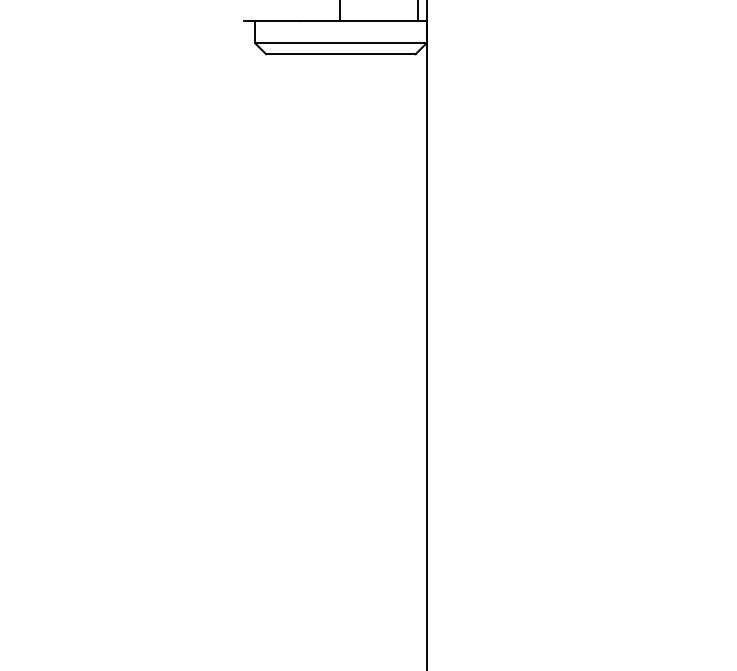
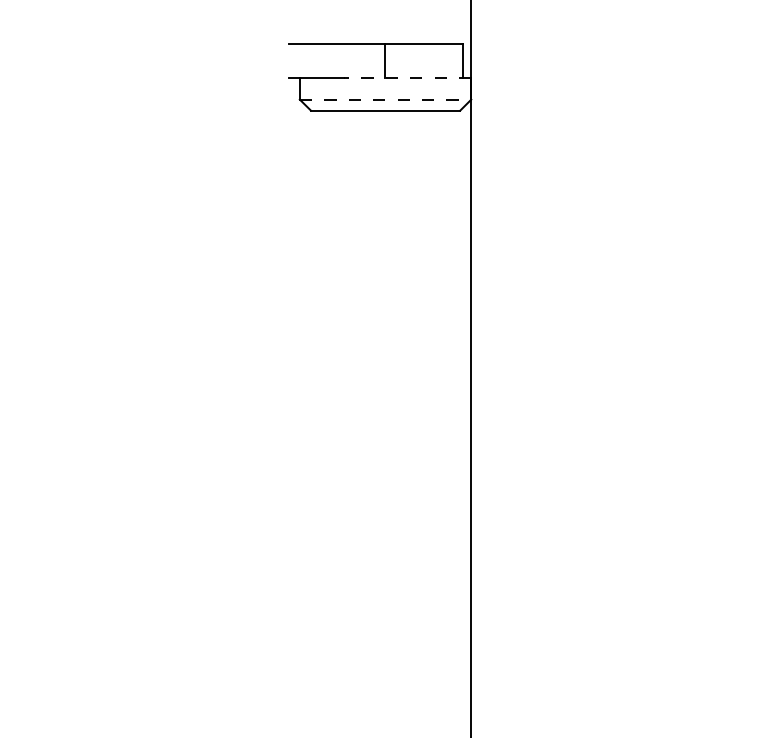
line: (362, 21) -> (407, 77), solid -> dashed
line: (340, 43) -> (385, 99), solid -> dashed

